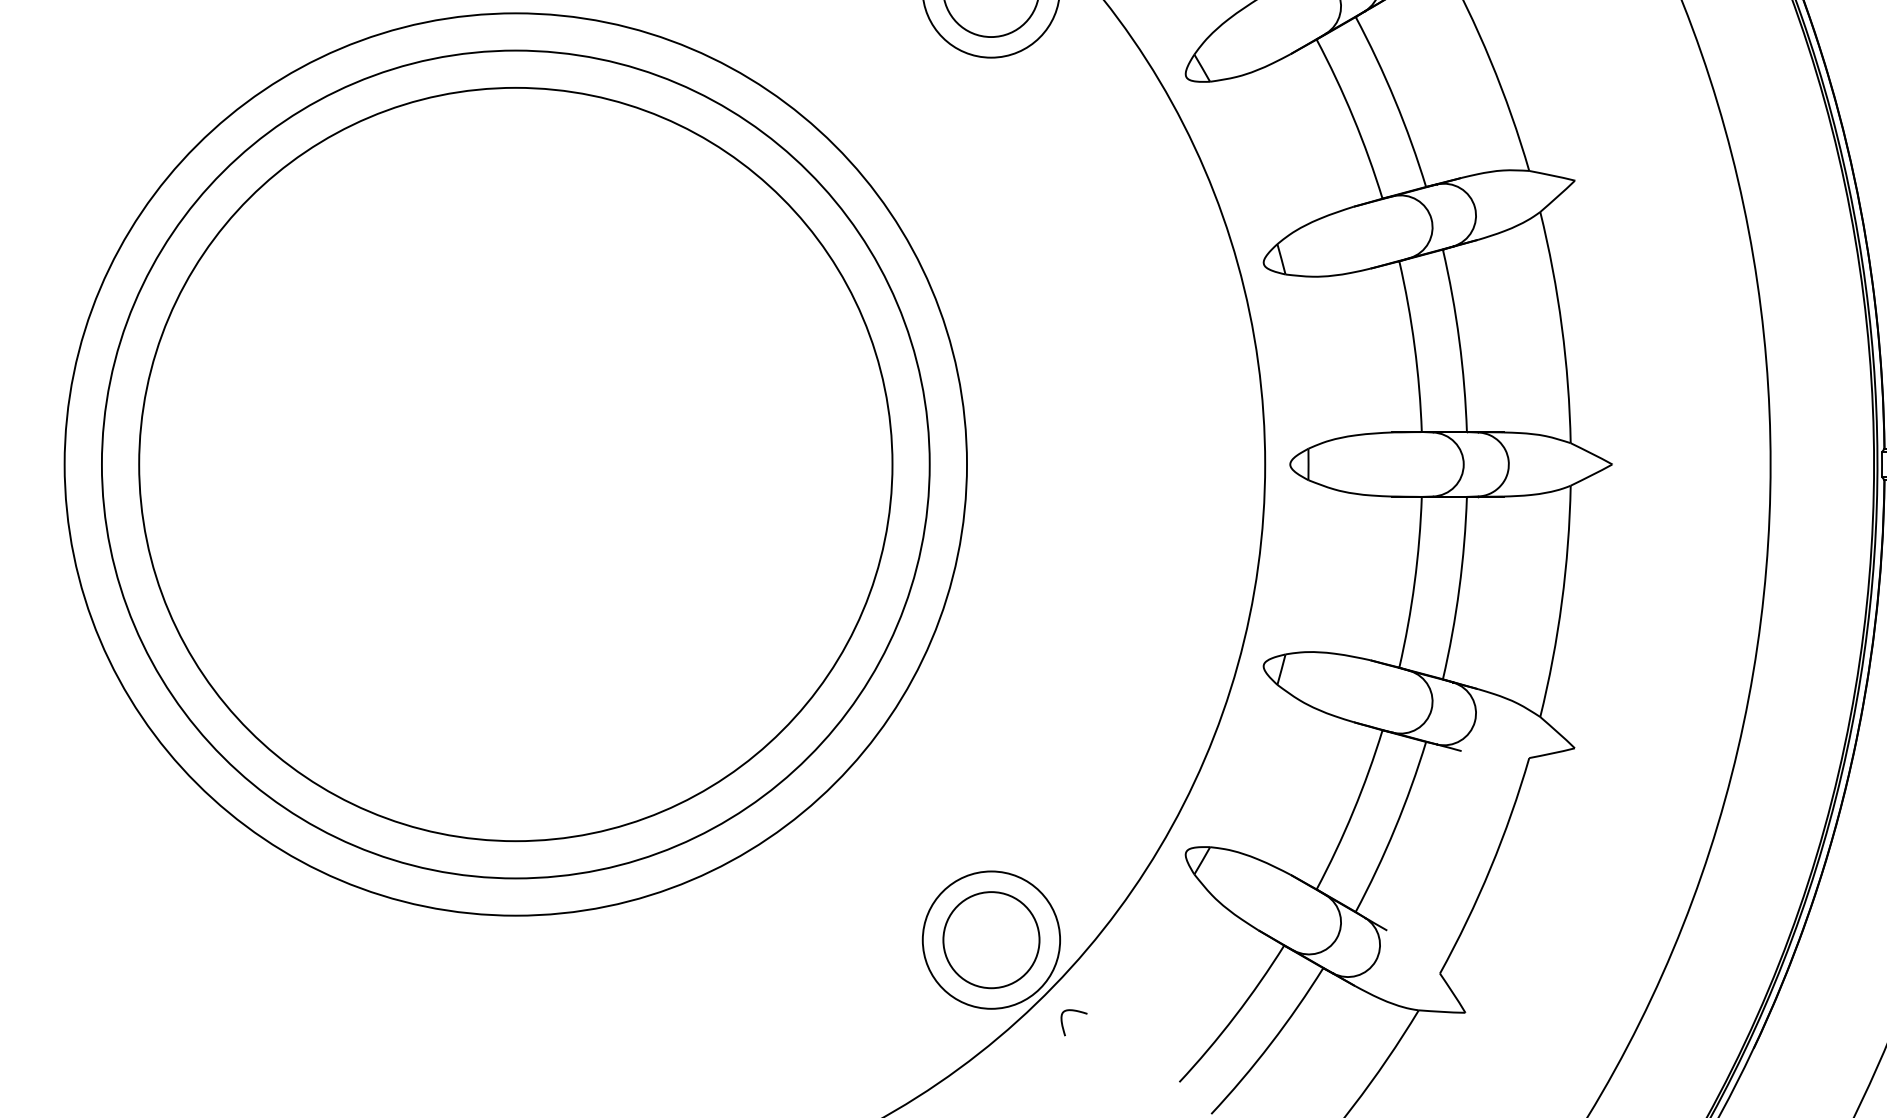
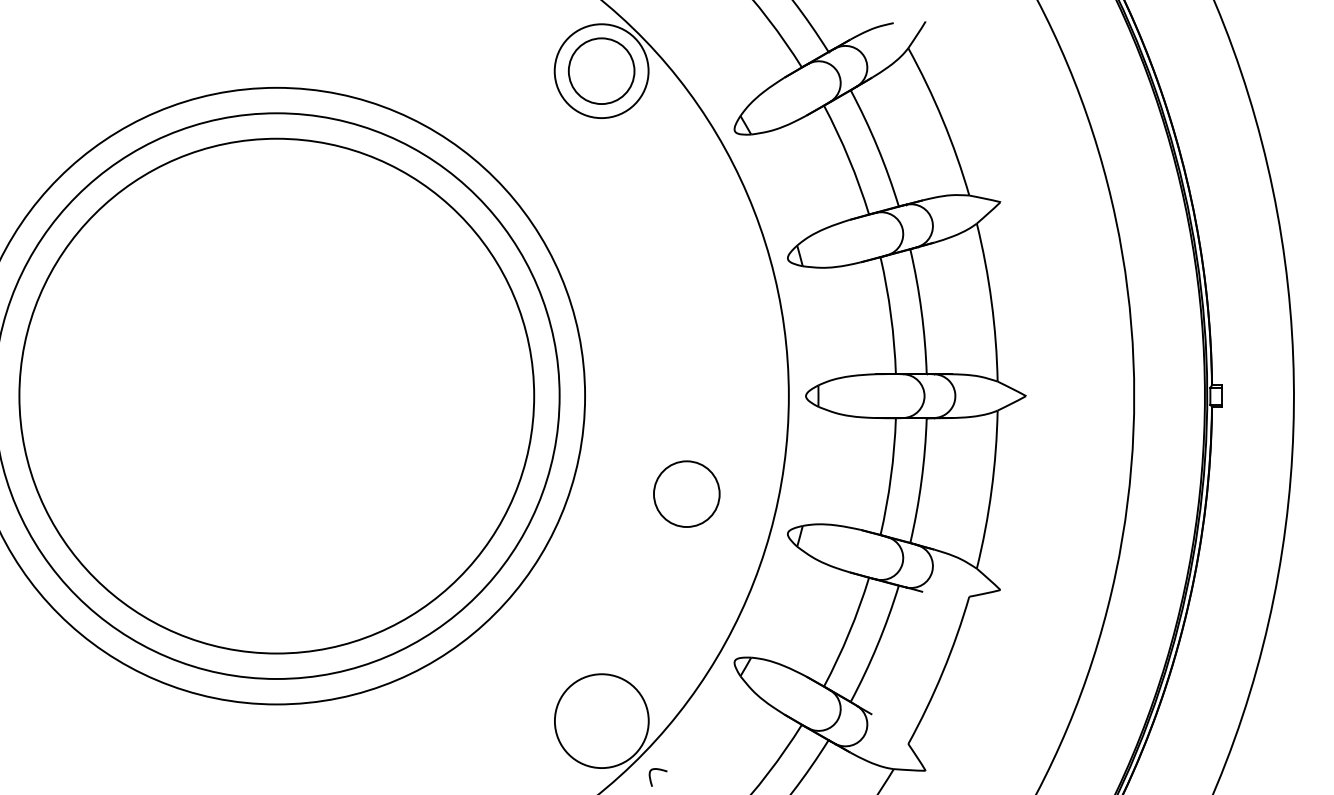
circle: (990, 939) -> (686, 493), moved

